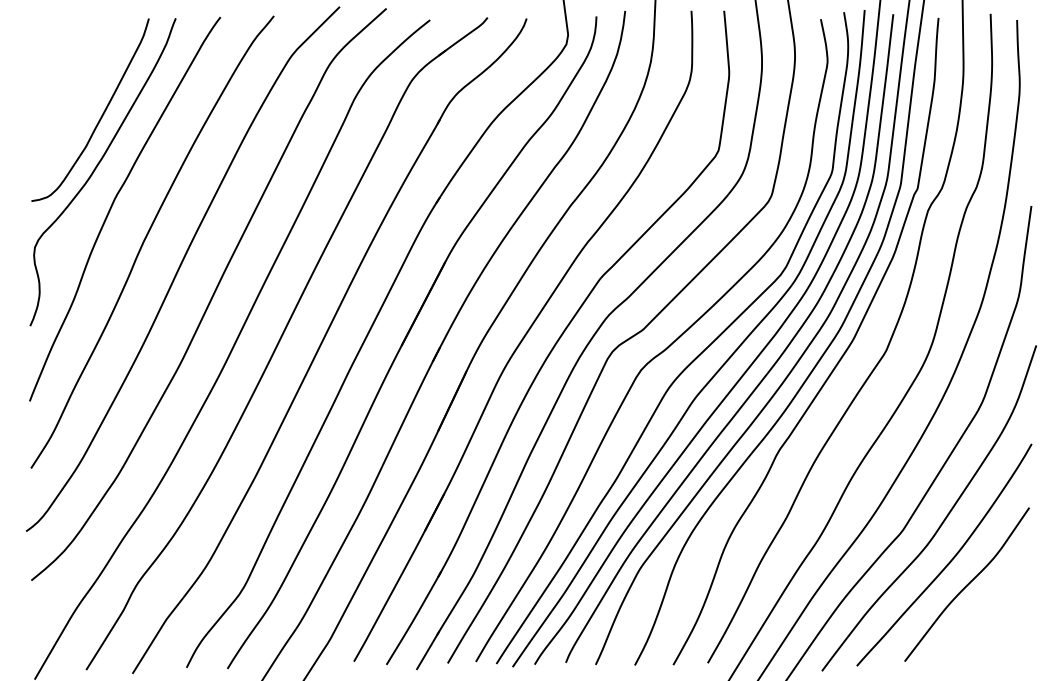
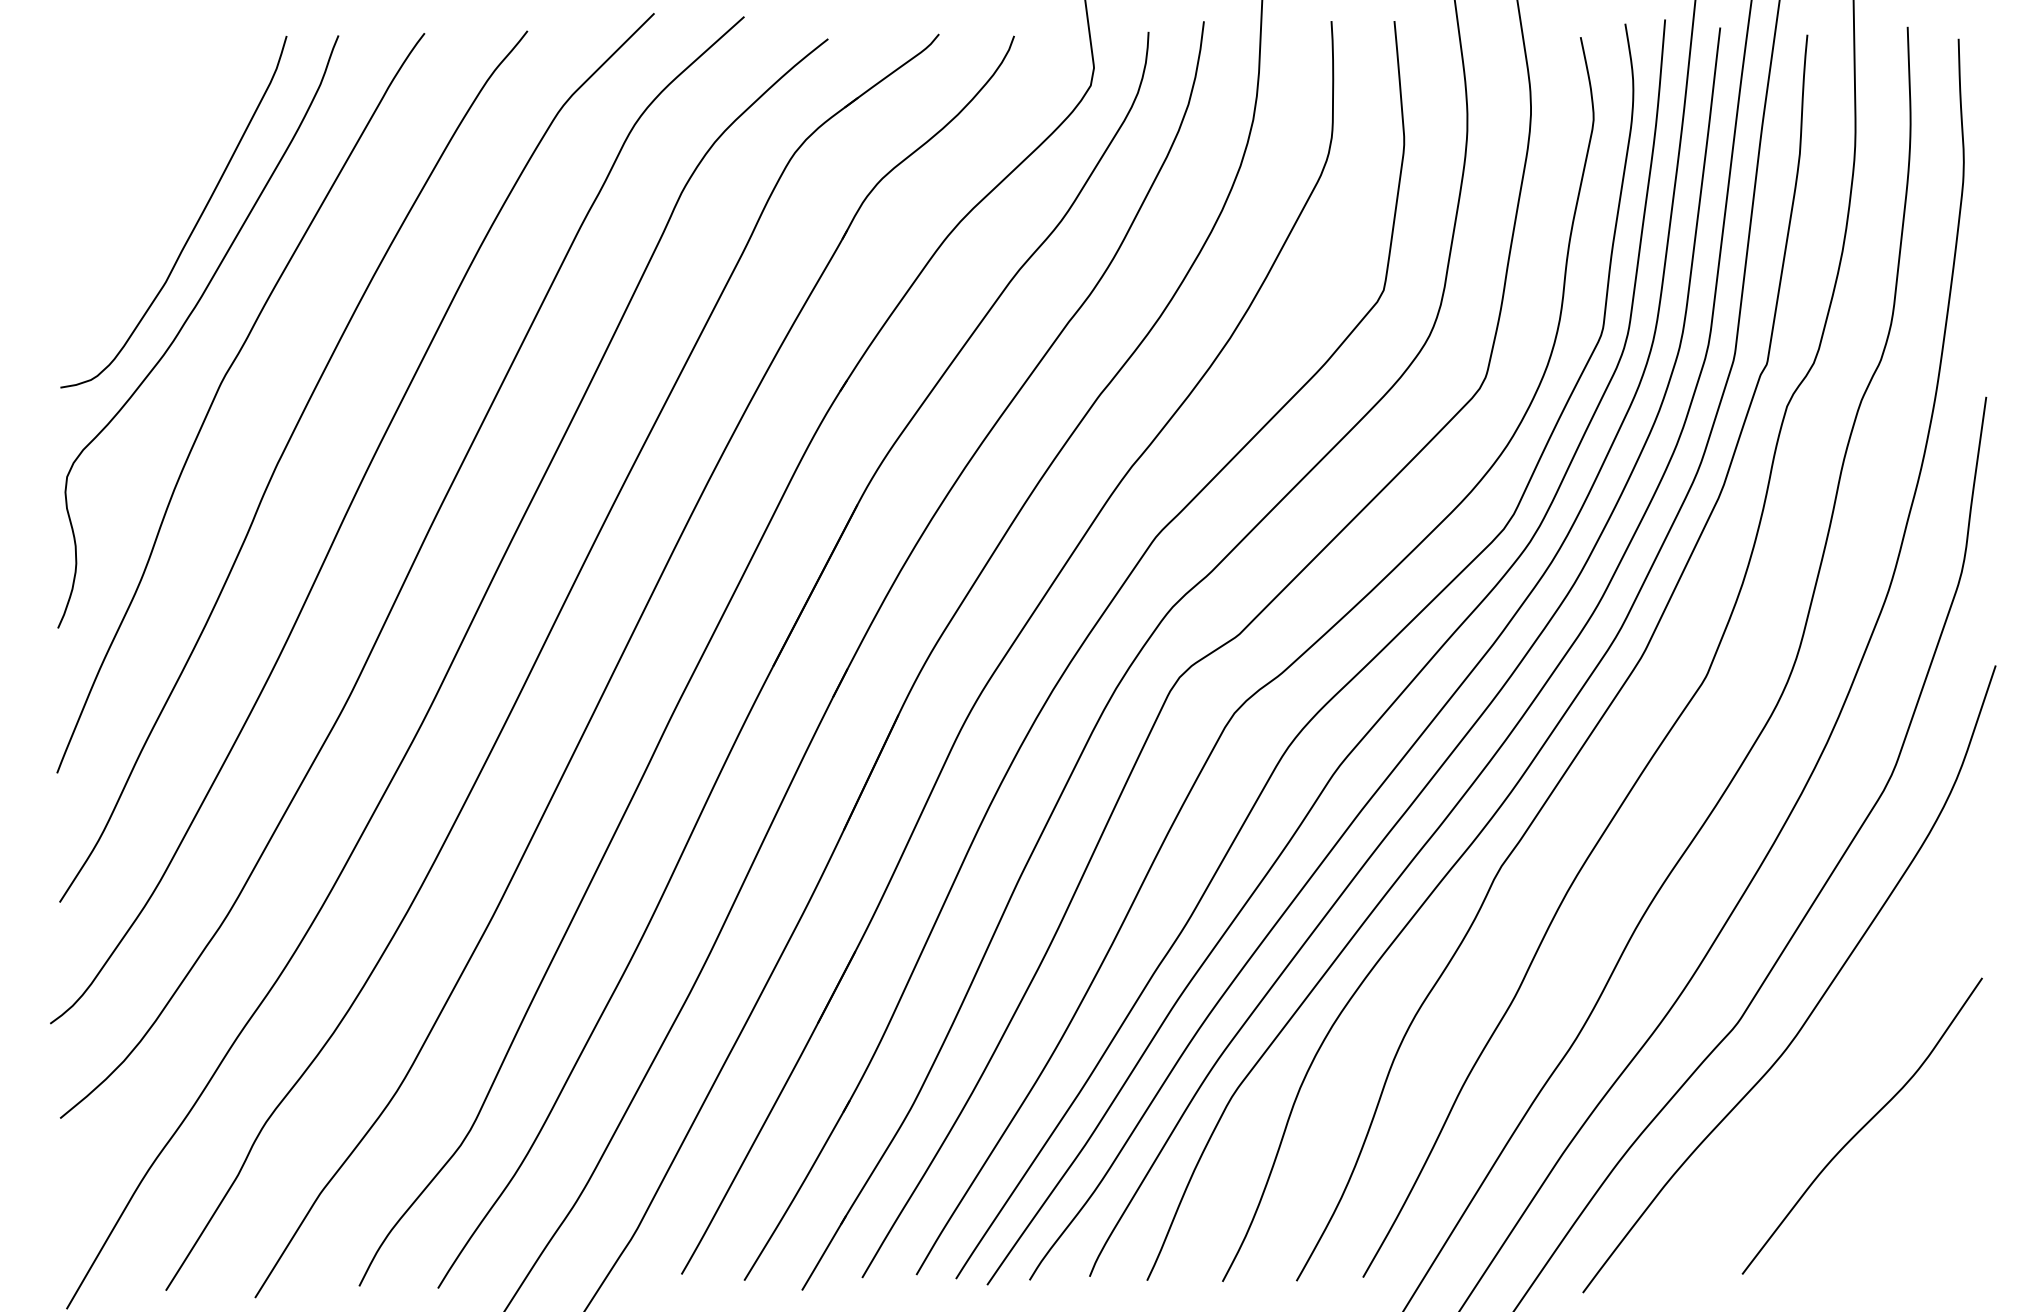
curve: (950, 560) -> (1830, 1079), removed

